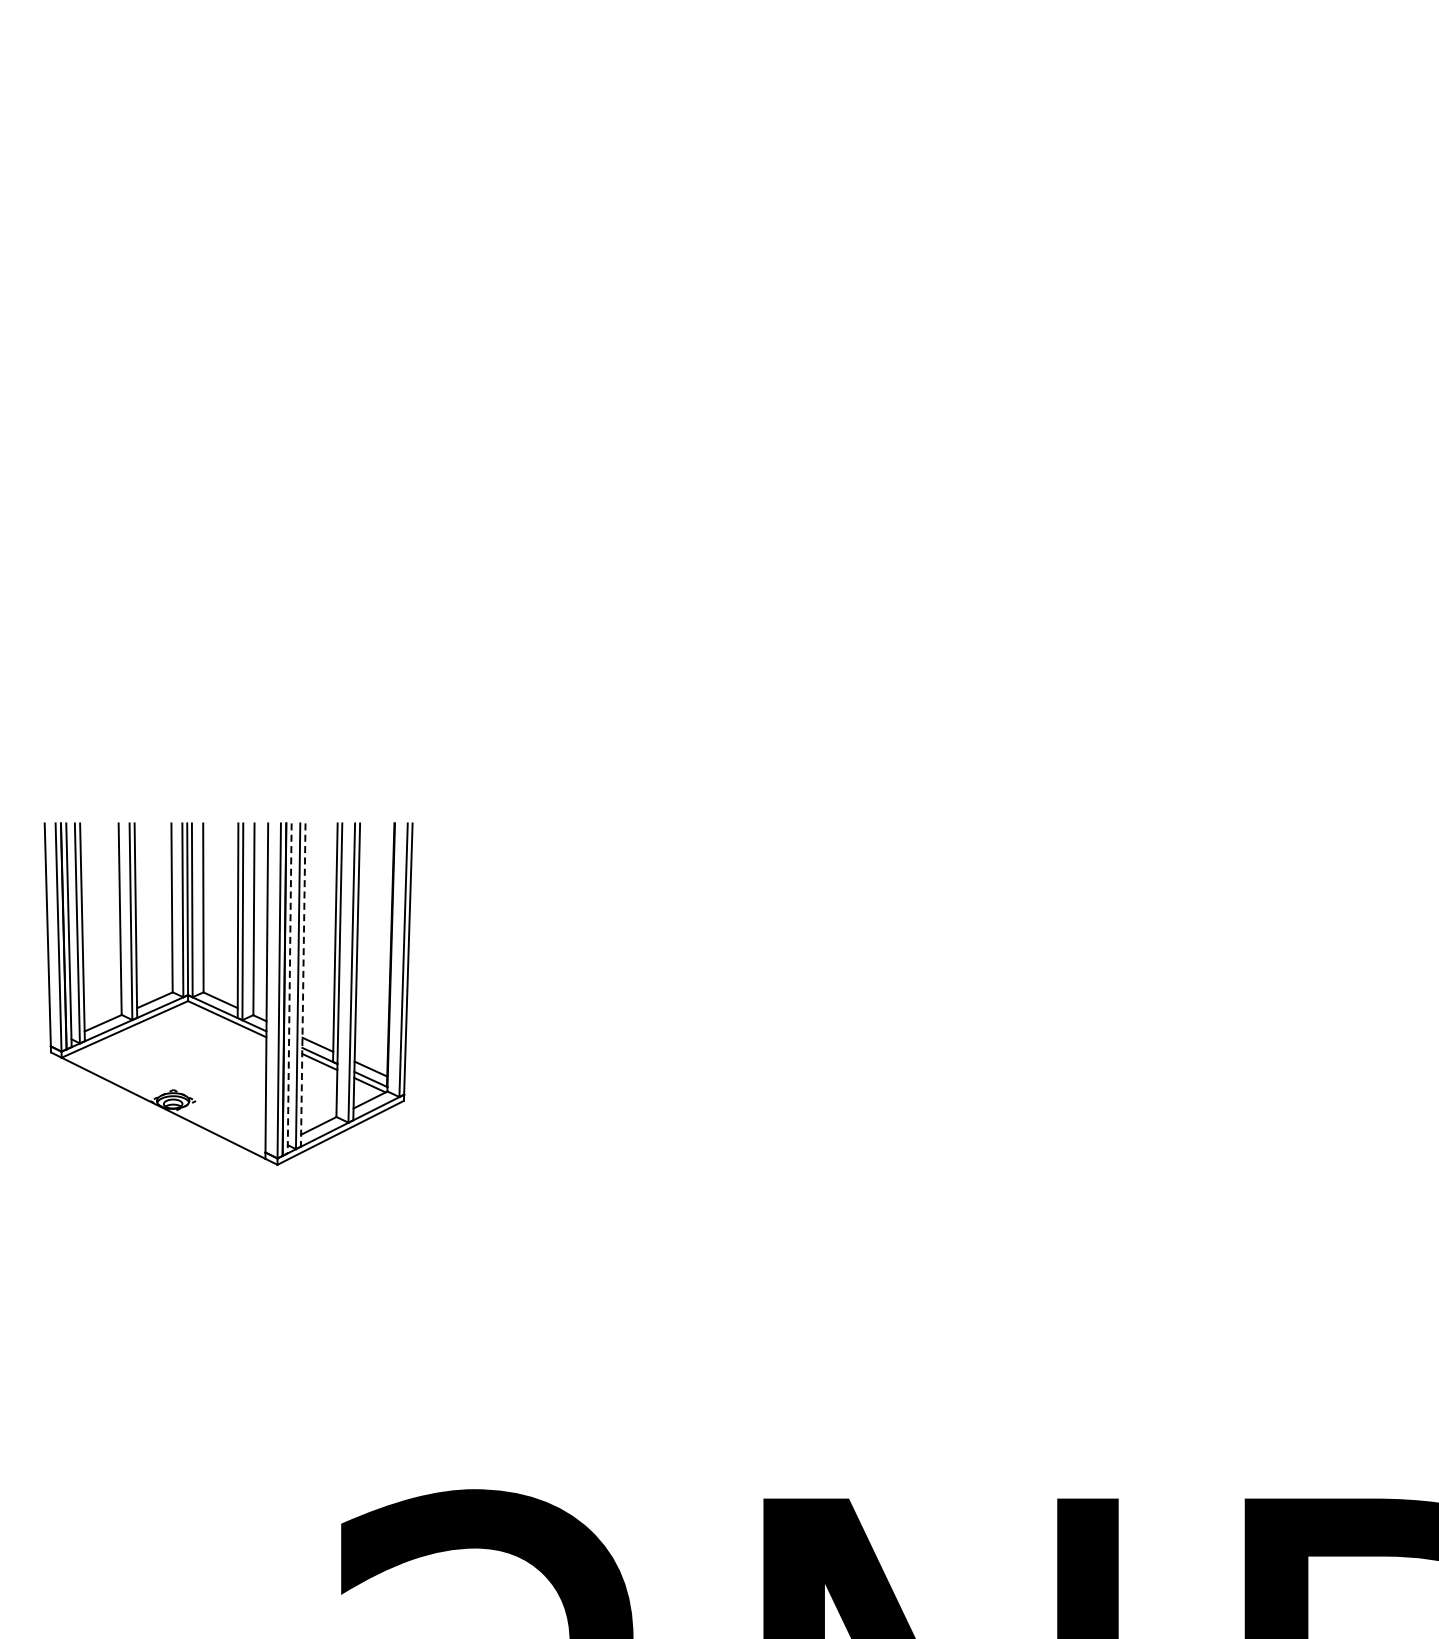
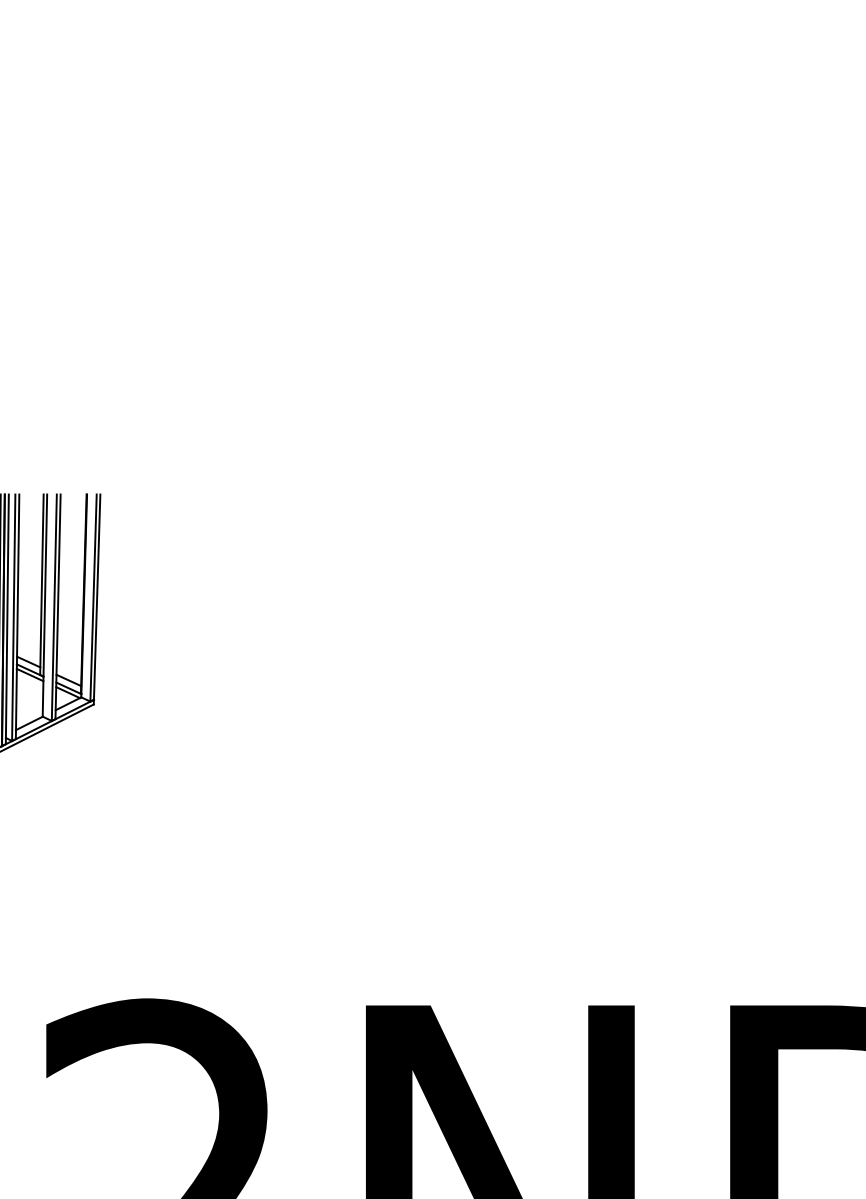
line: (303, 985) -> (17, 617), dashed -> solid
line: (289, 988) -> (7, 619), dashed -> solid

